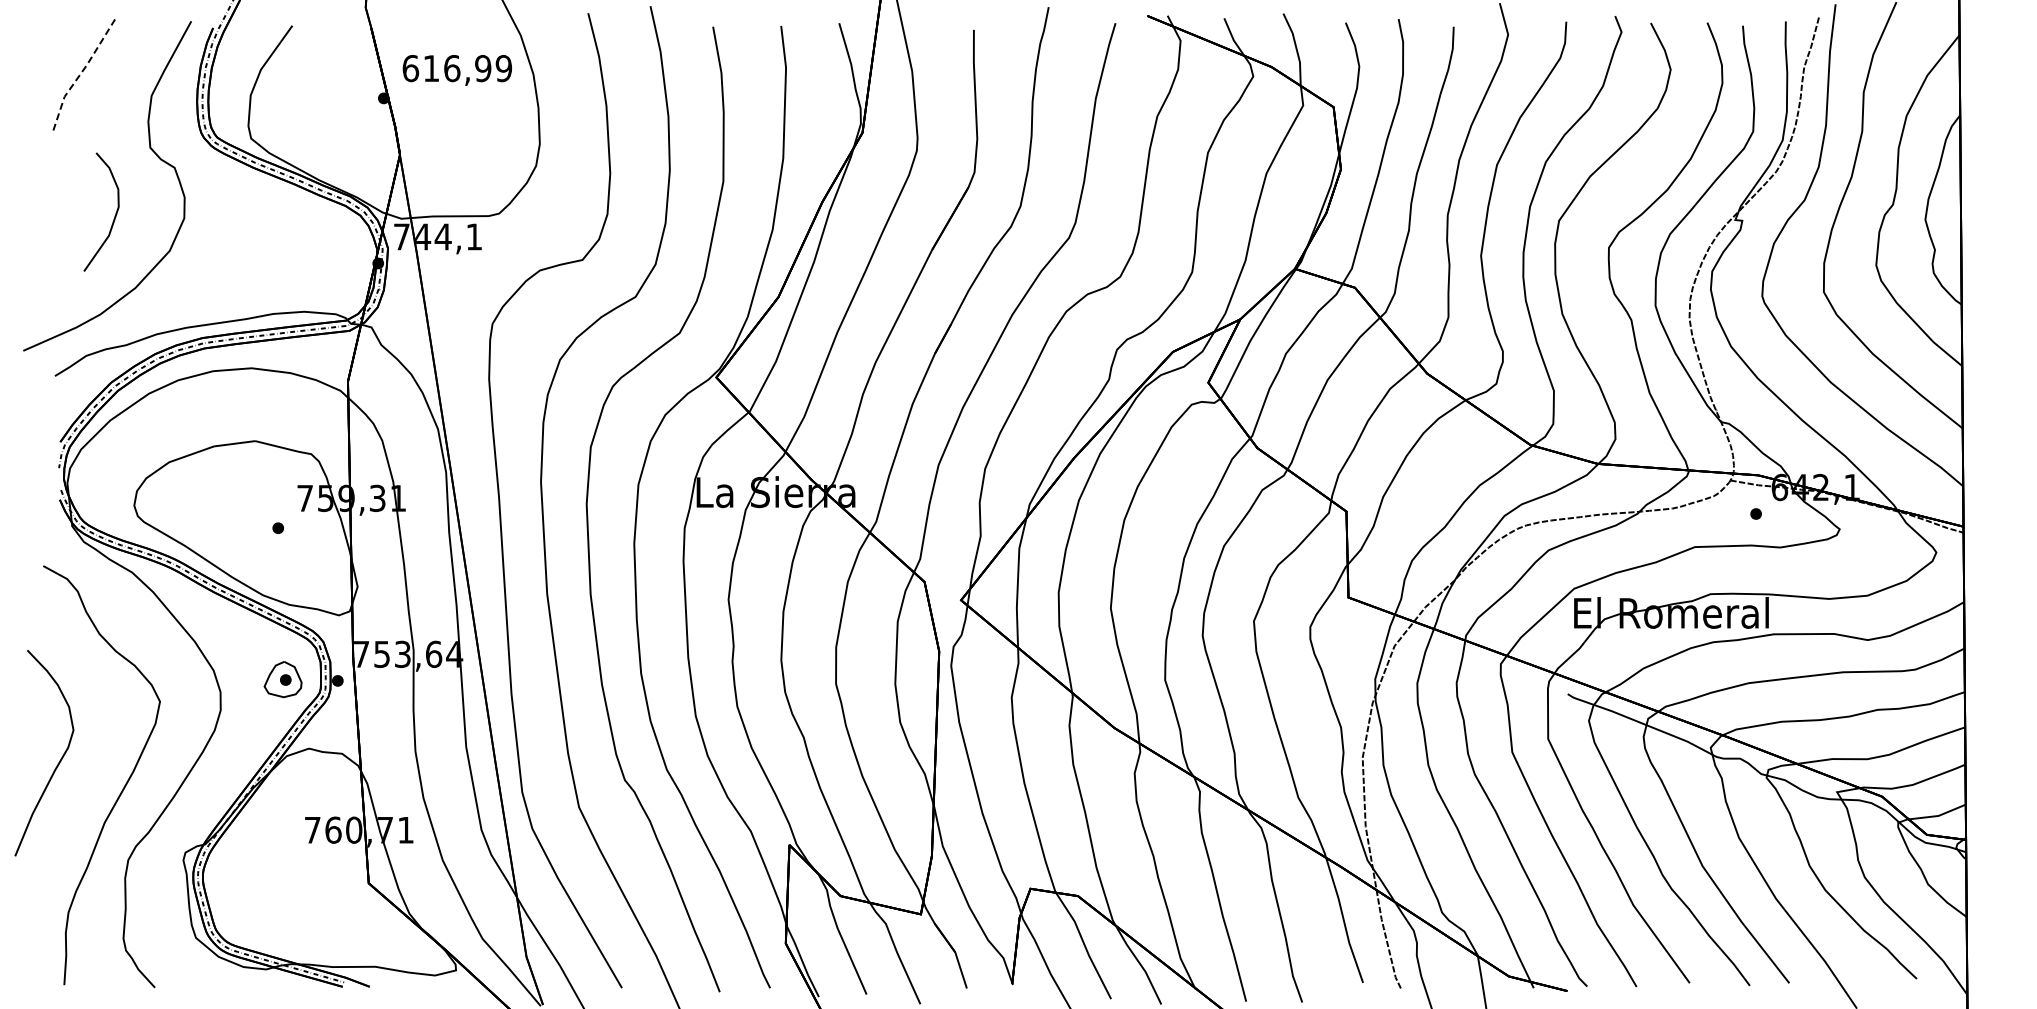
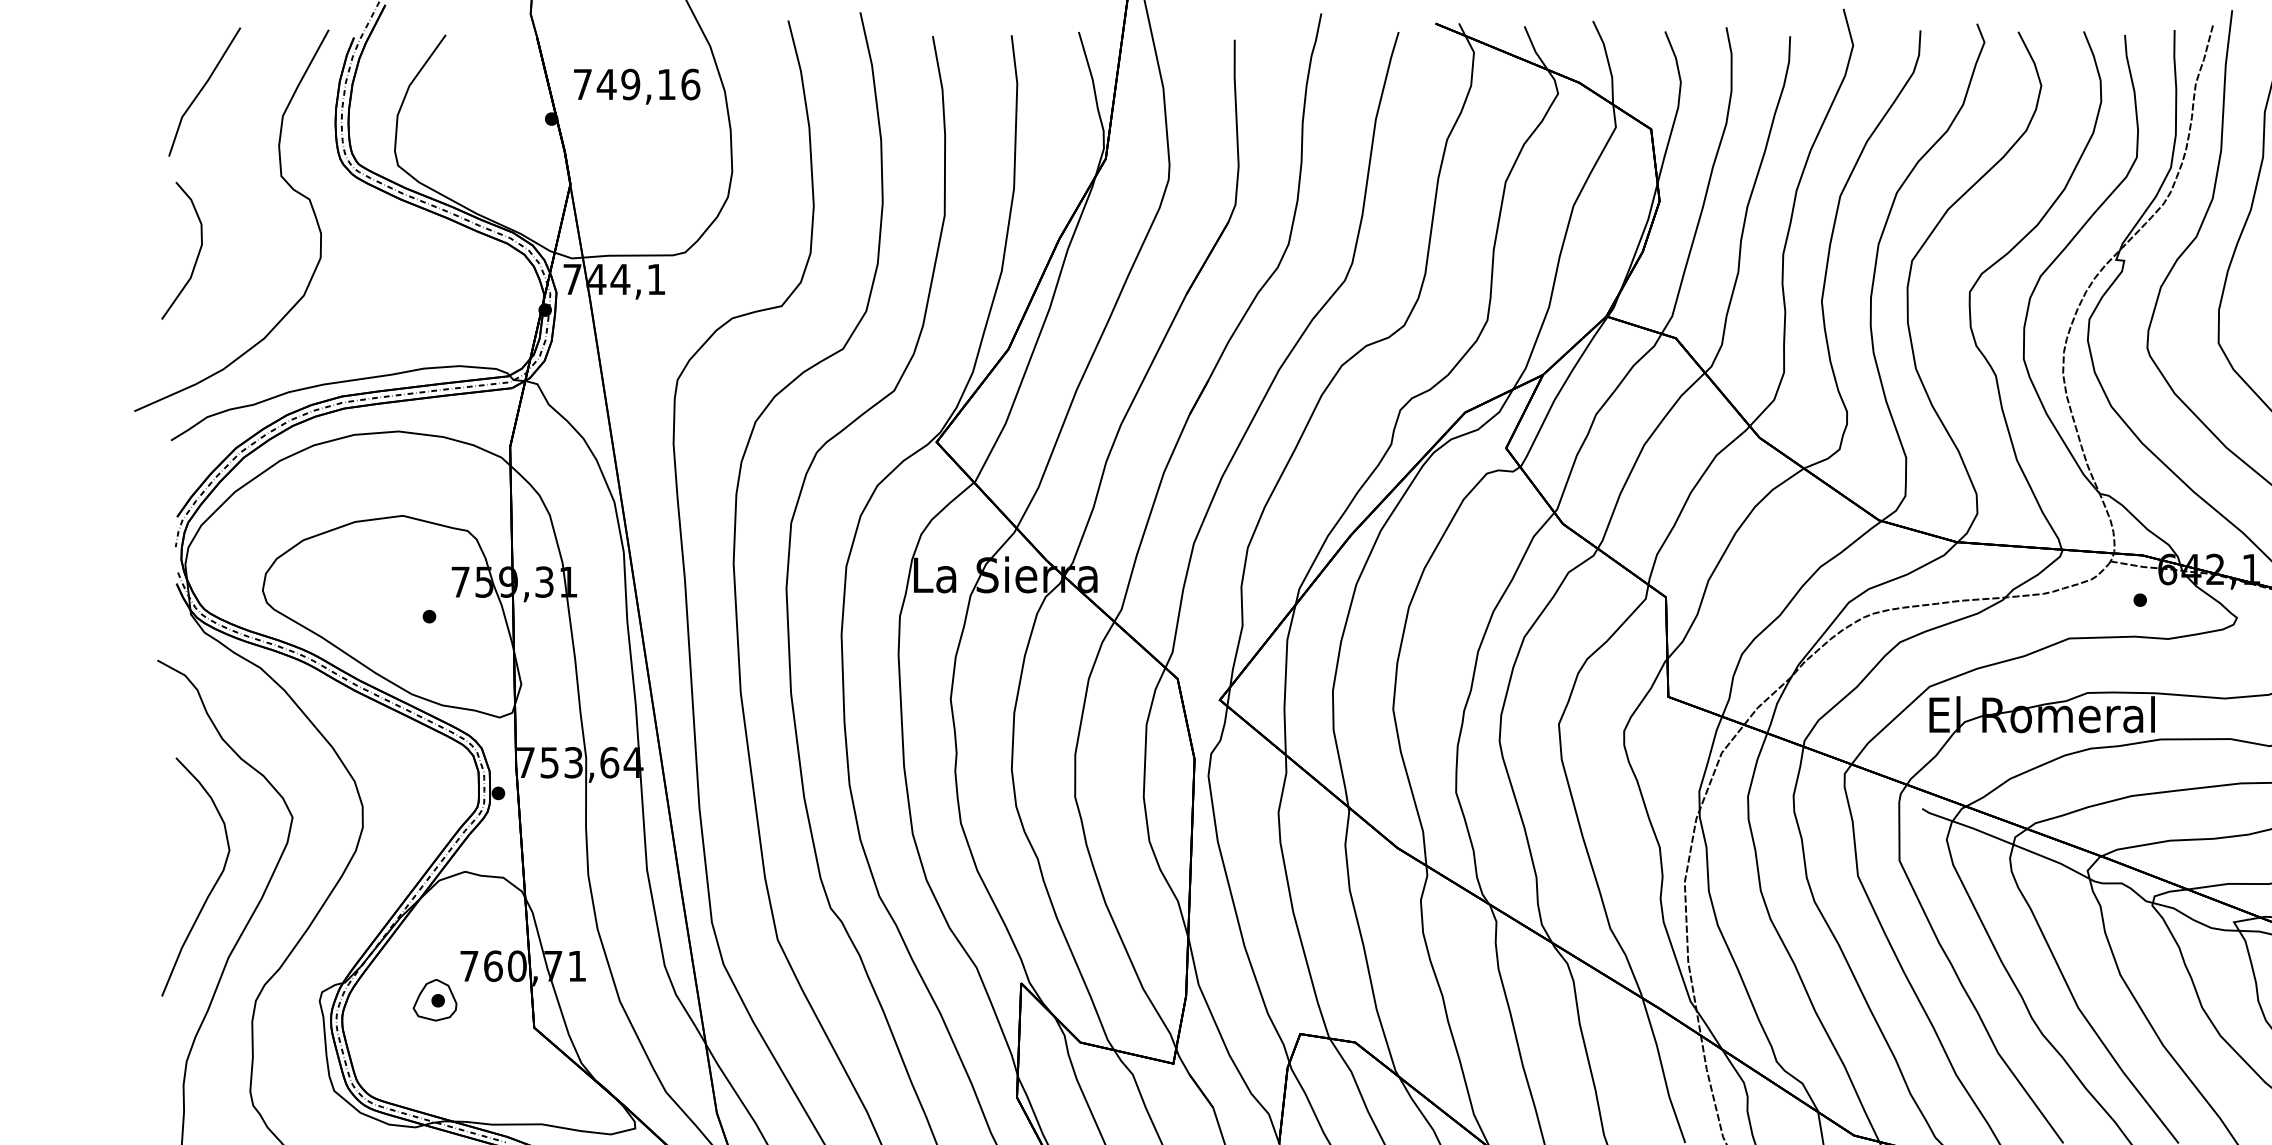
text: (457, 68) -> (636, 84), 616,99 -> 749,16
line: (80, 74) -> (200, 91), dashed -> solid
curve: (114, 215) -> (197, 254), moved
part: (282, 679) -> (434, 1000), moved
curve: (59, 760) -> (213, 885), moved

